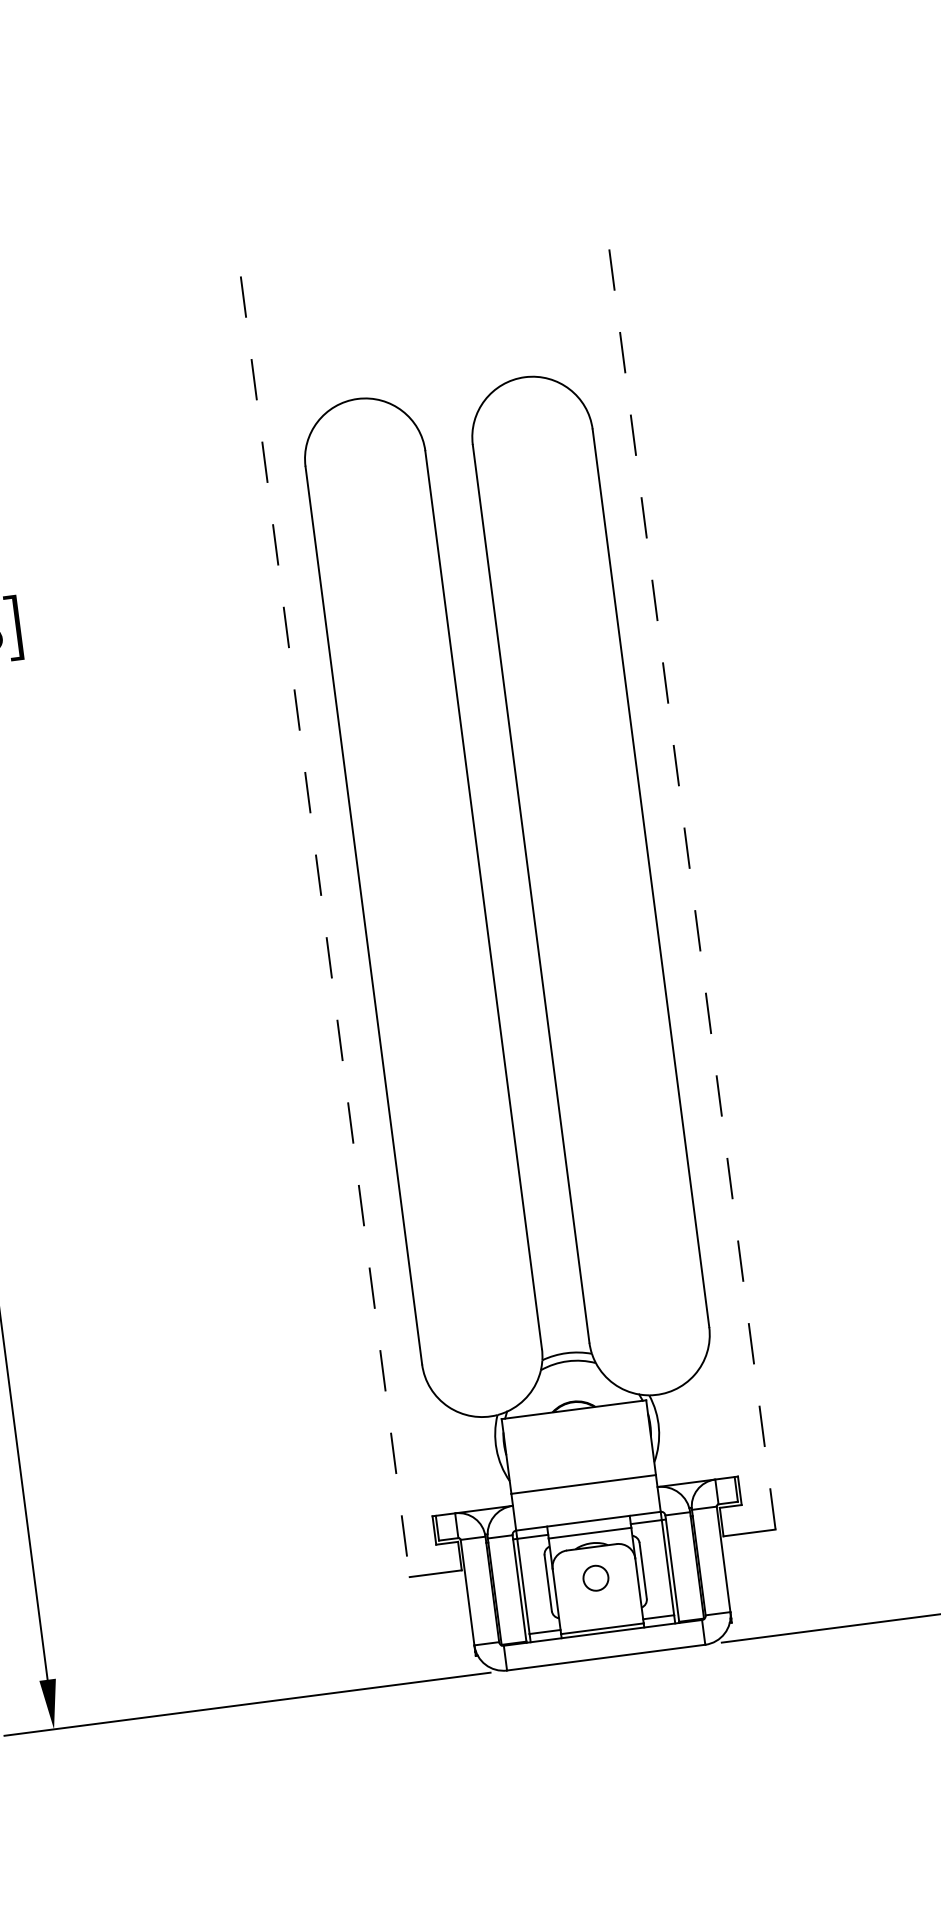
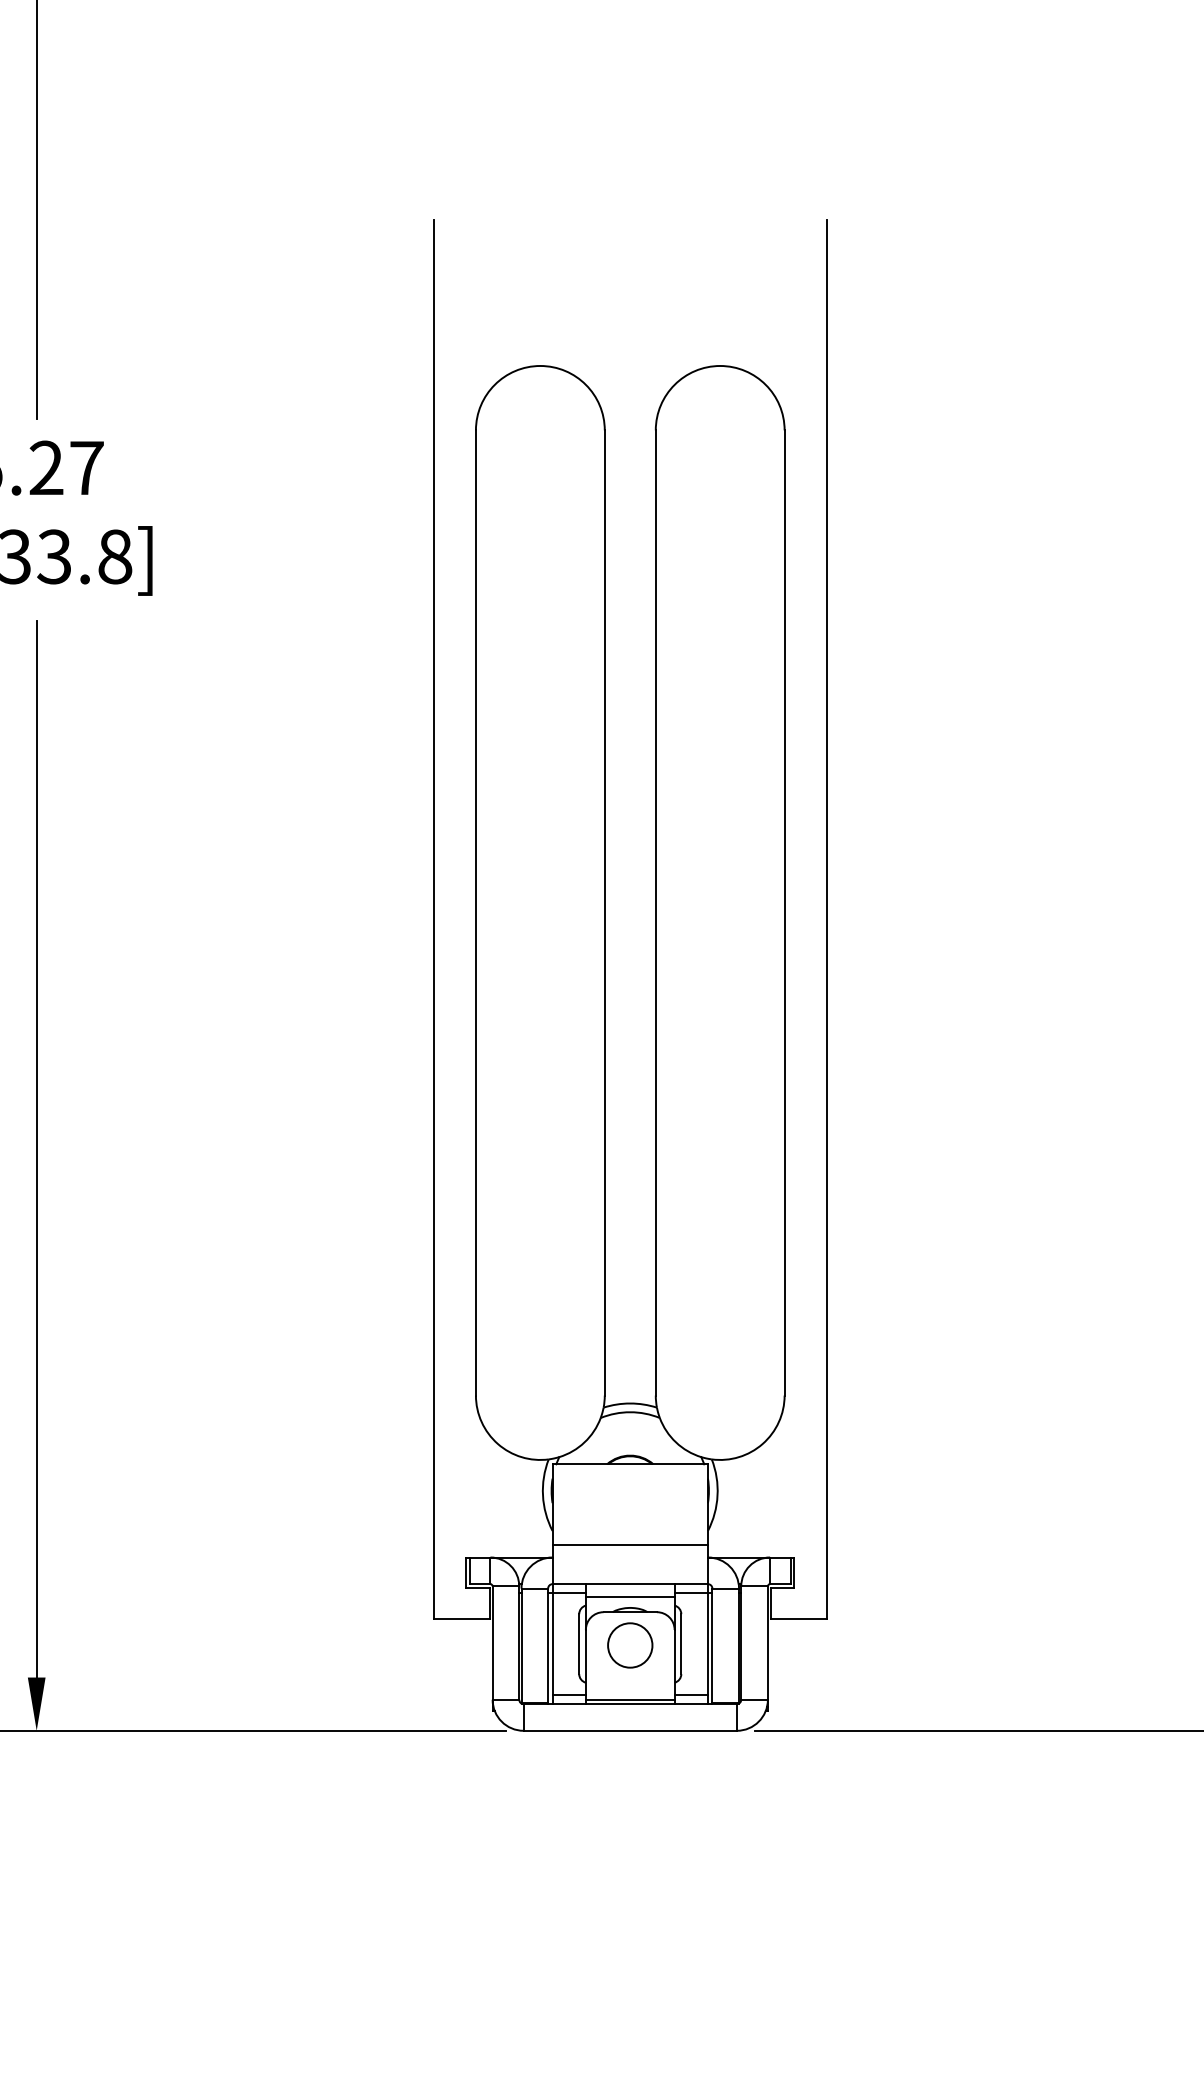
line: (690, 879) -> (826, 919), dashed -> solid
line: (325, 927) -> (433, 920), dashed -> solid
circle: (596, 1578) -> (630, 1645), size x1.67

